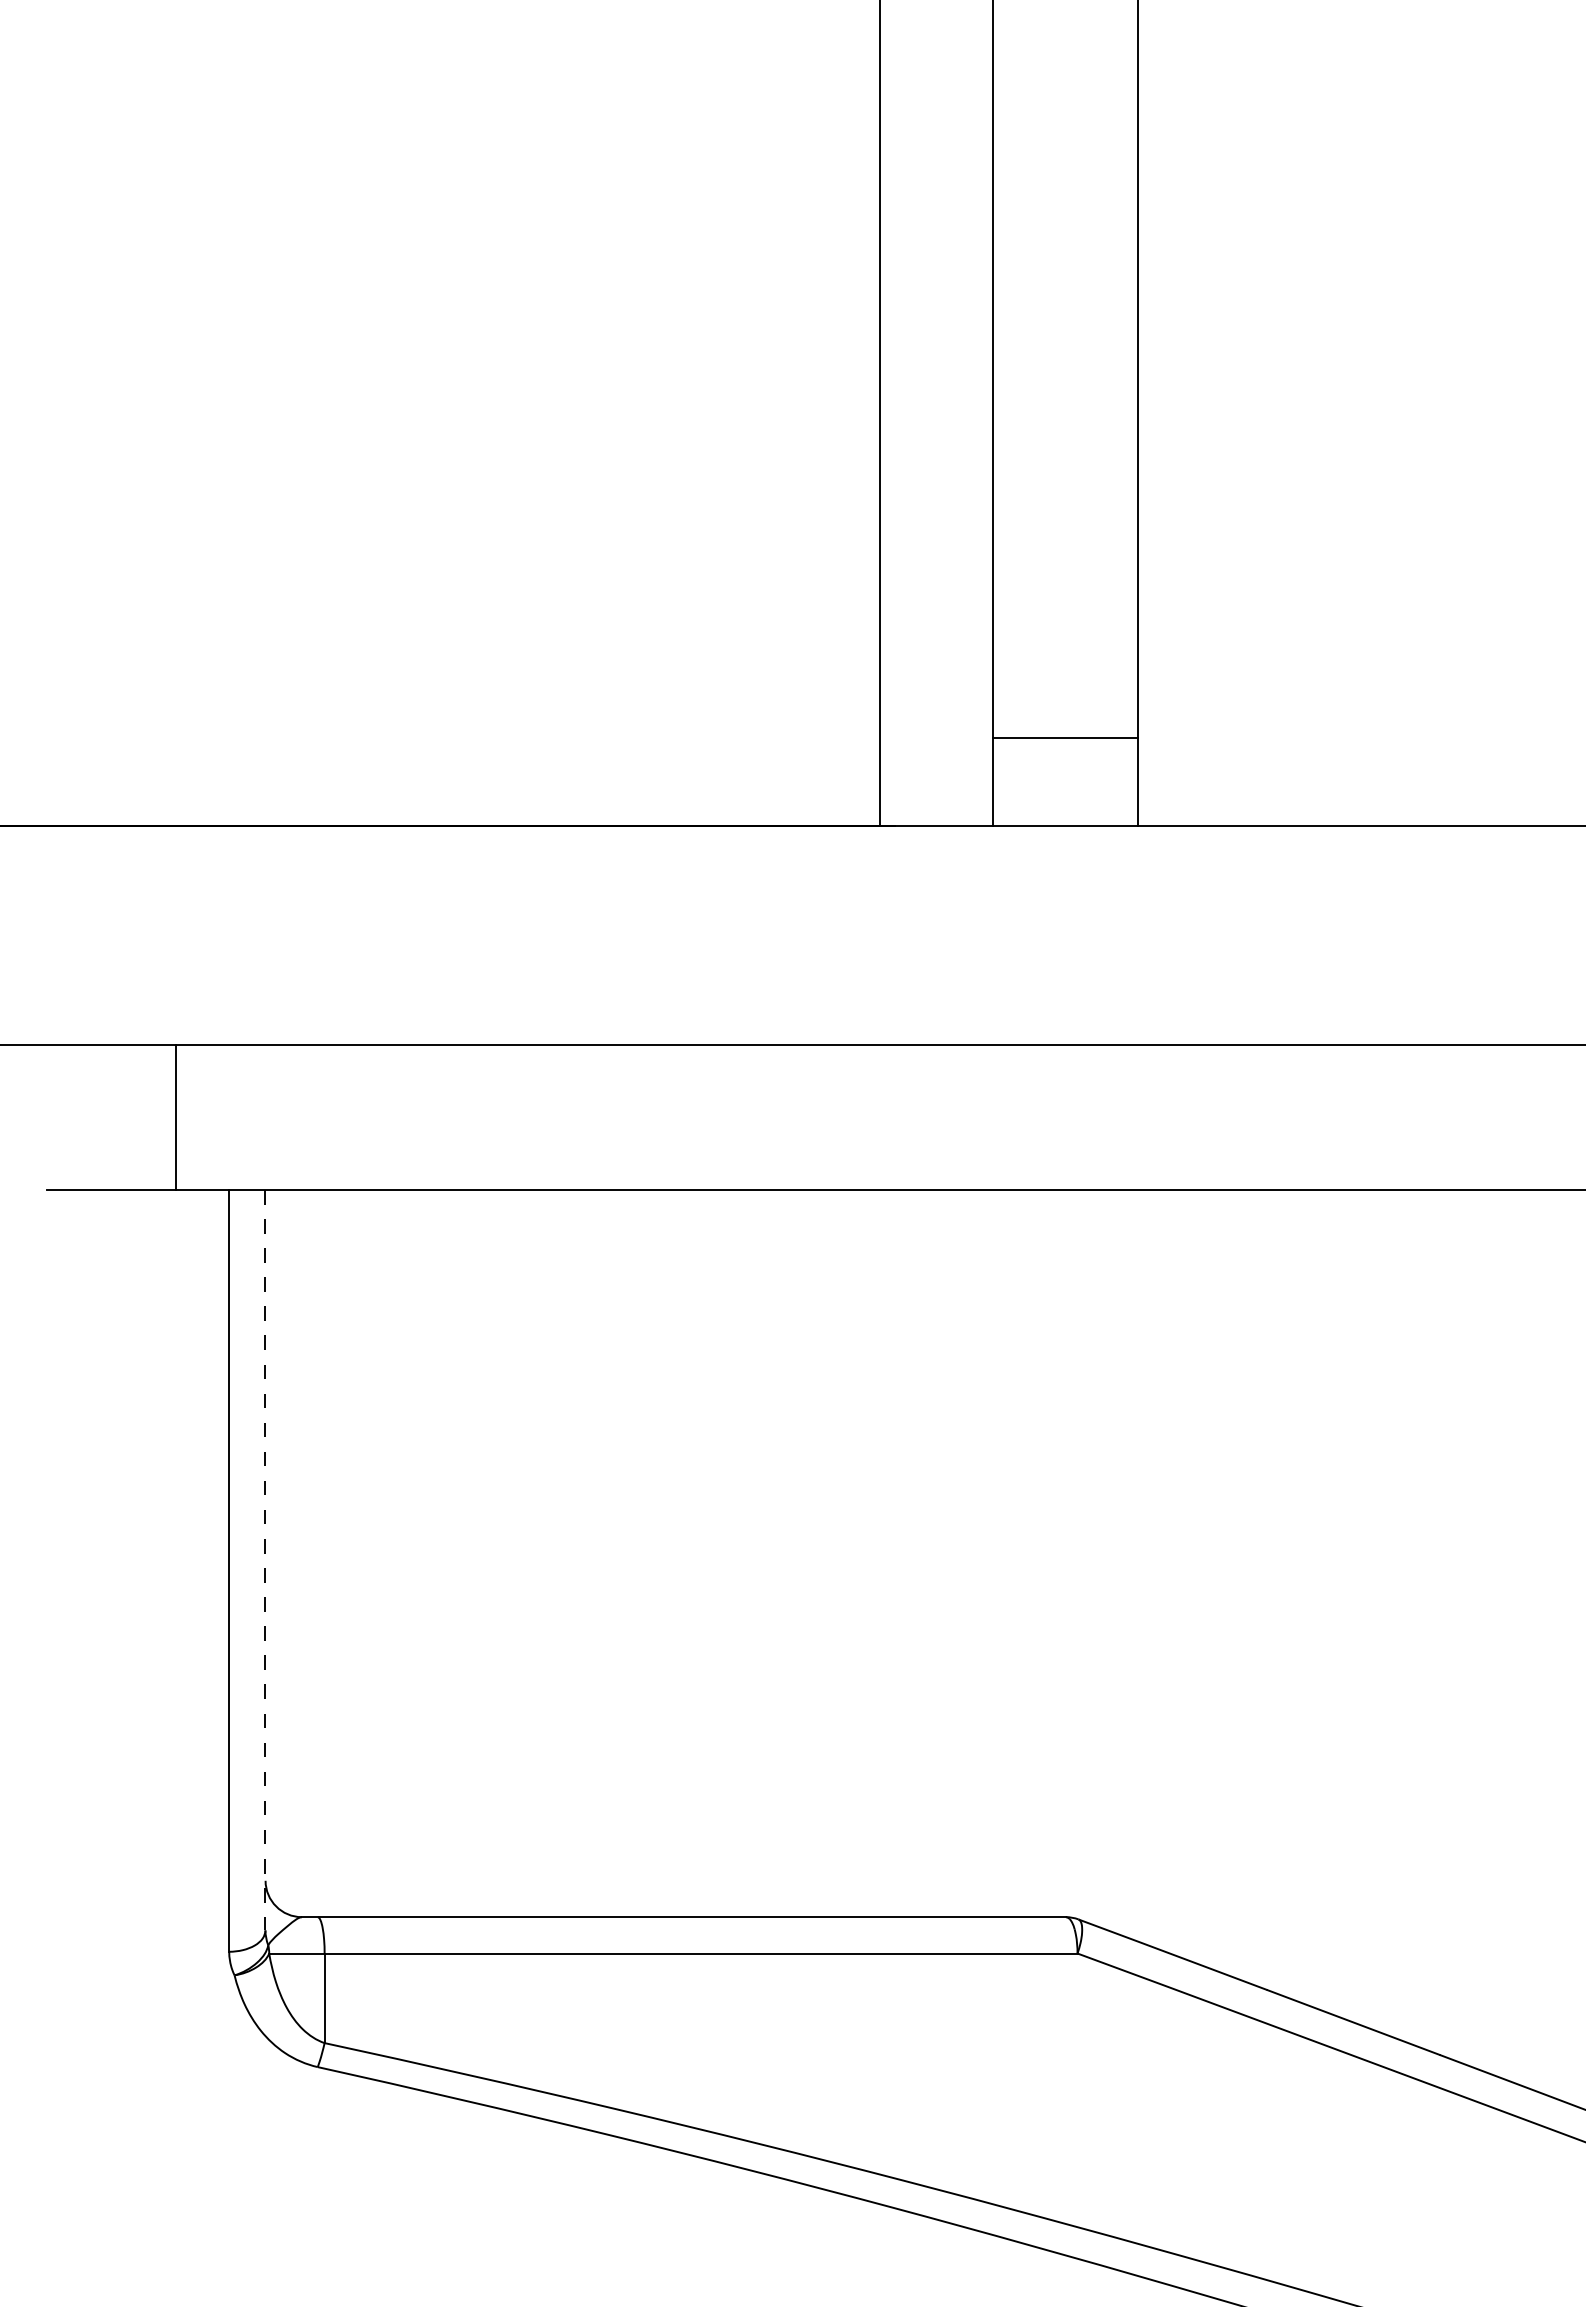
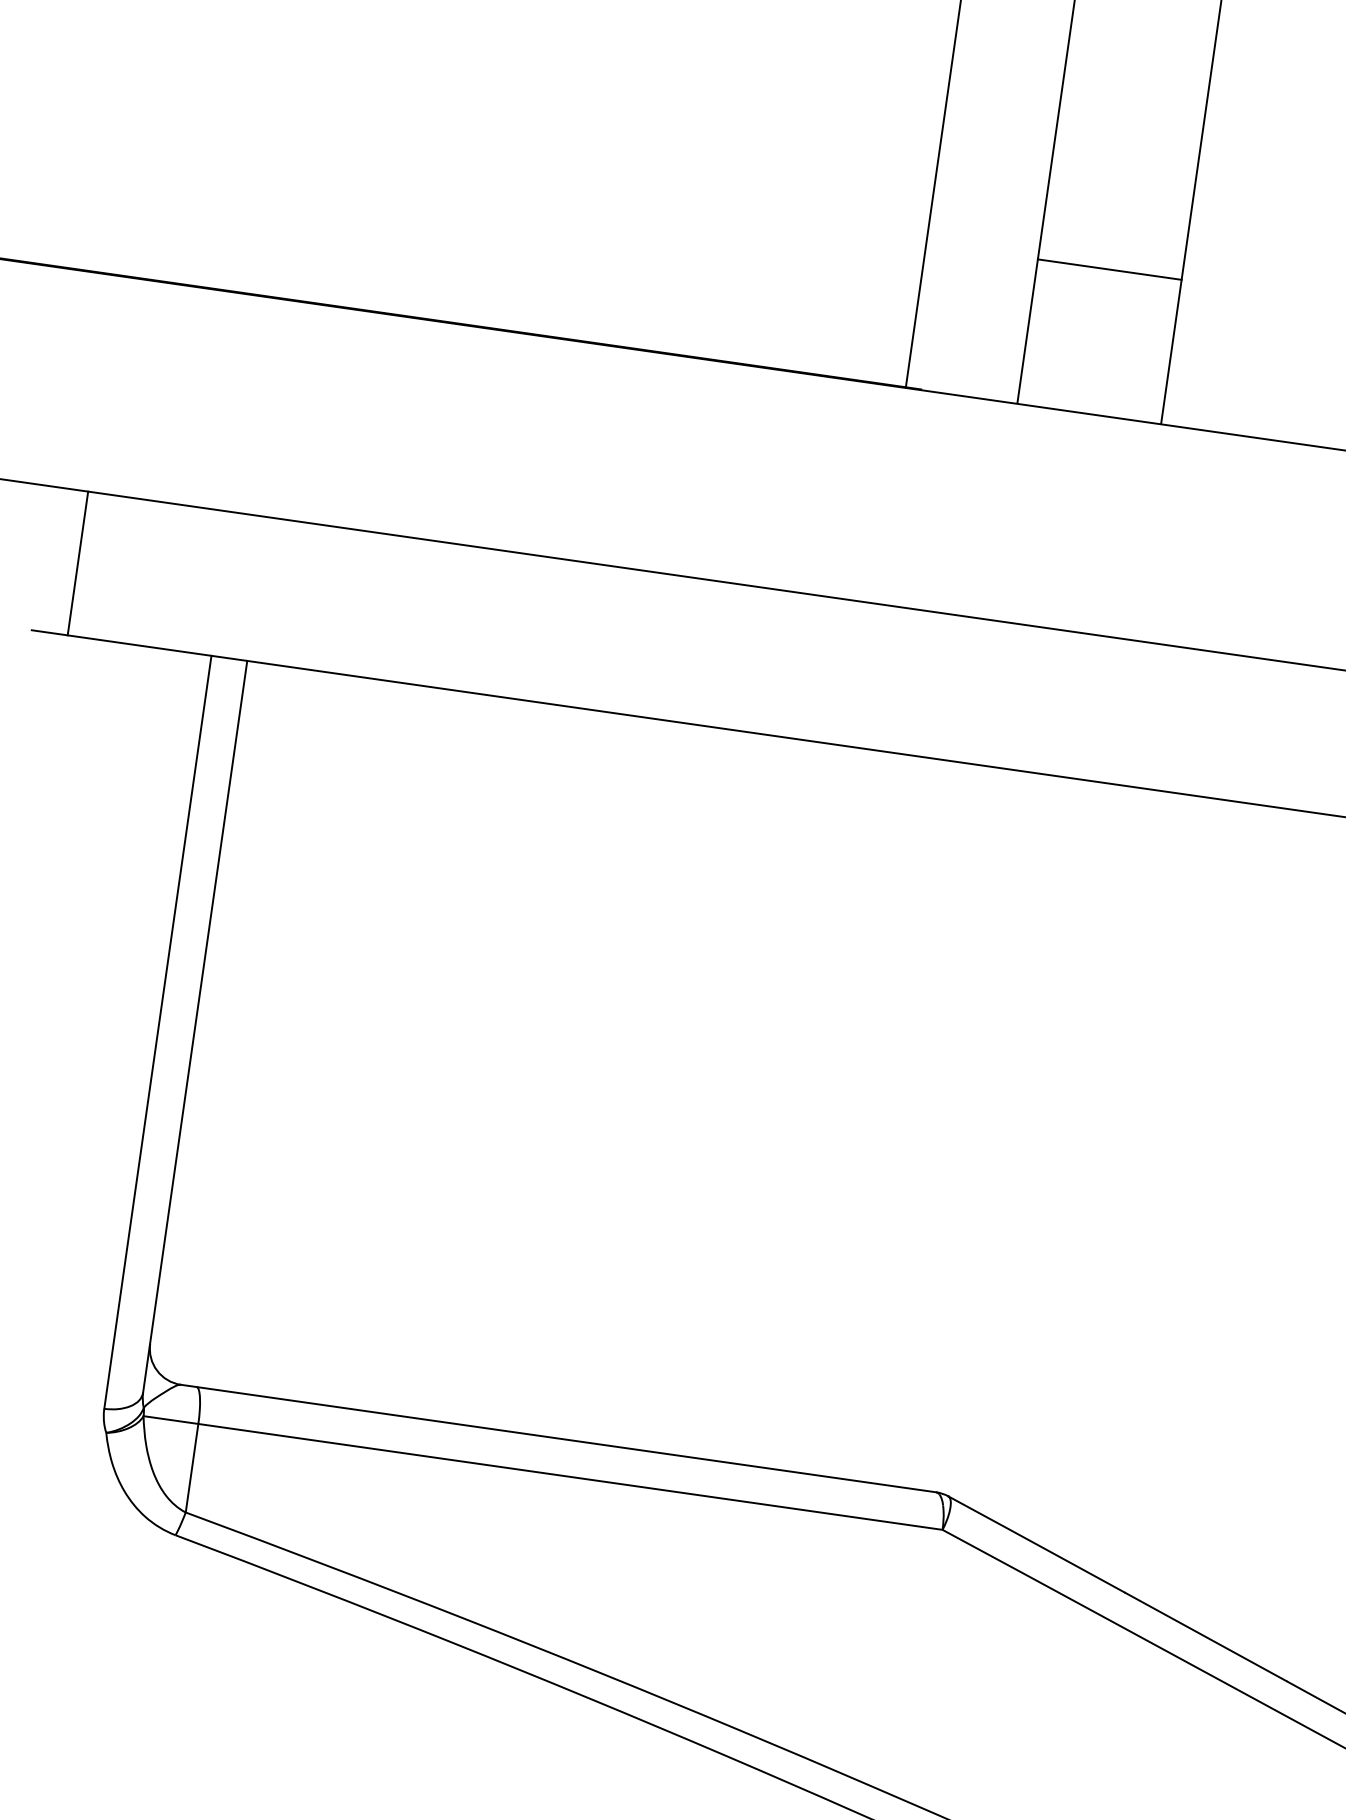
line: (1065, 738) -> (1109, 269), moved
line: (175, 1117) -> (77, 563), moved
line: (265, 1560) -> (195, 1027), dashed -> solid

